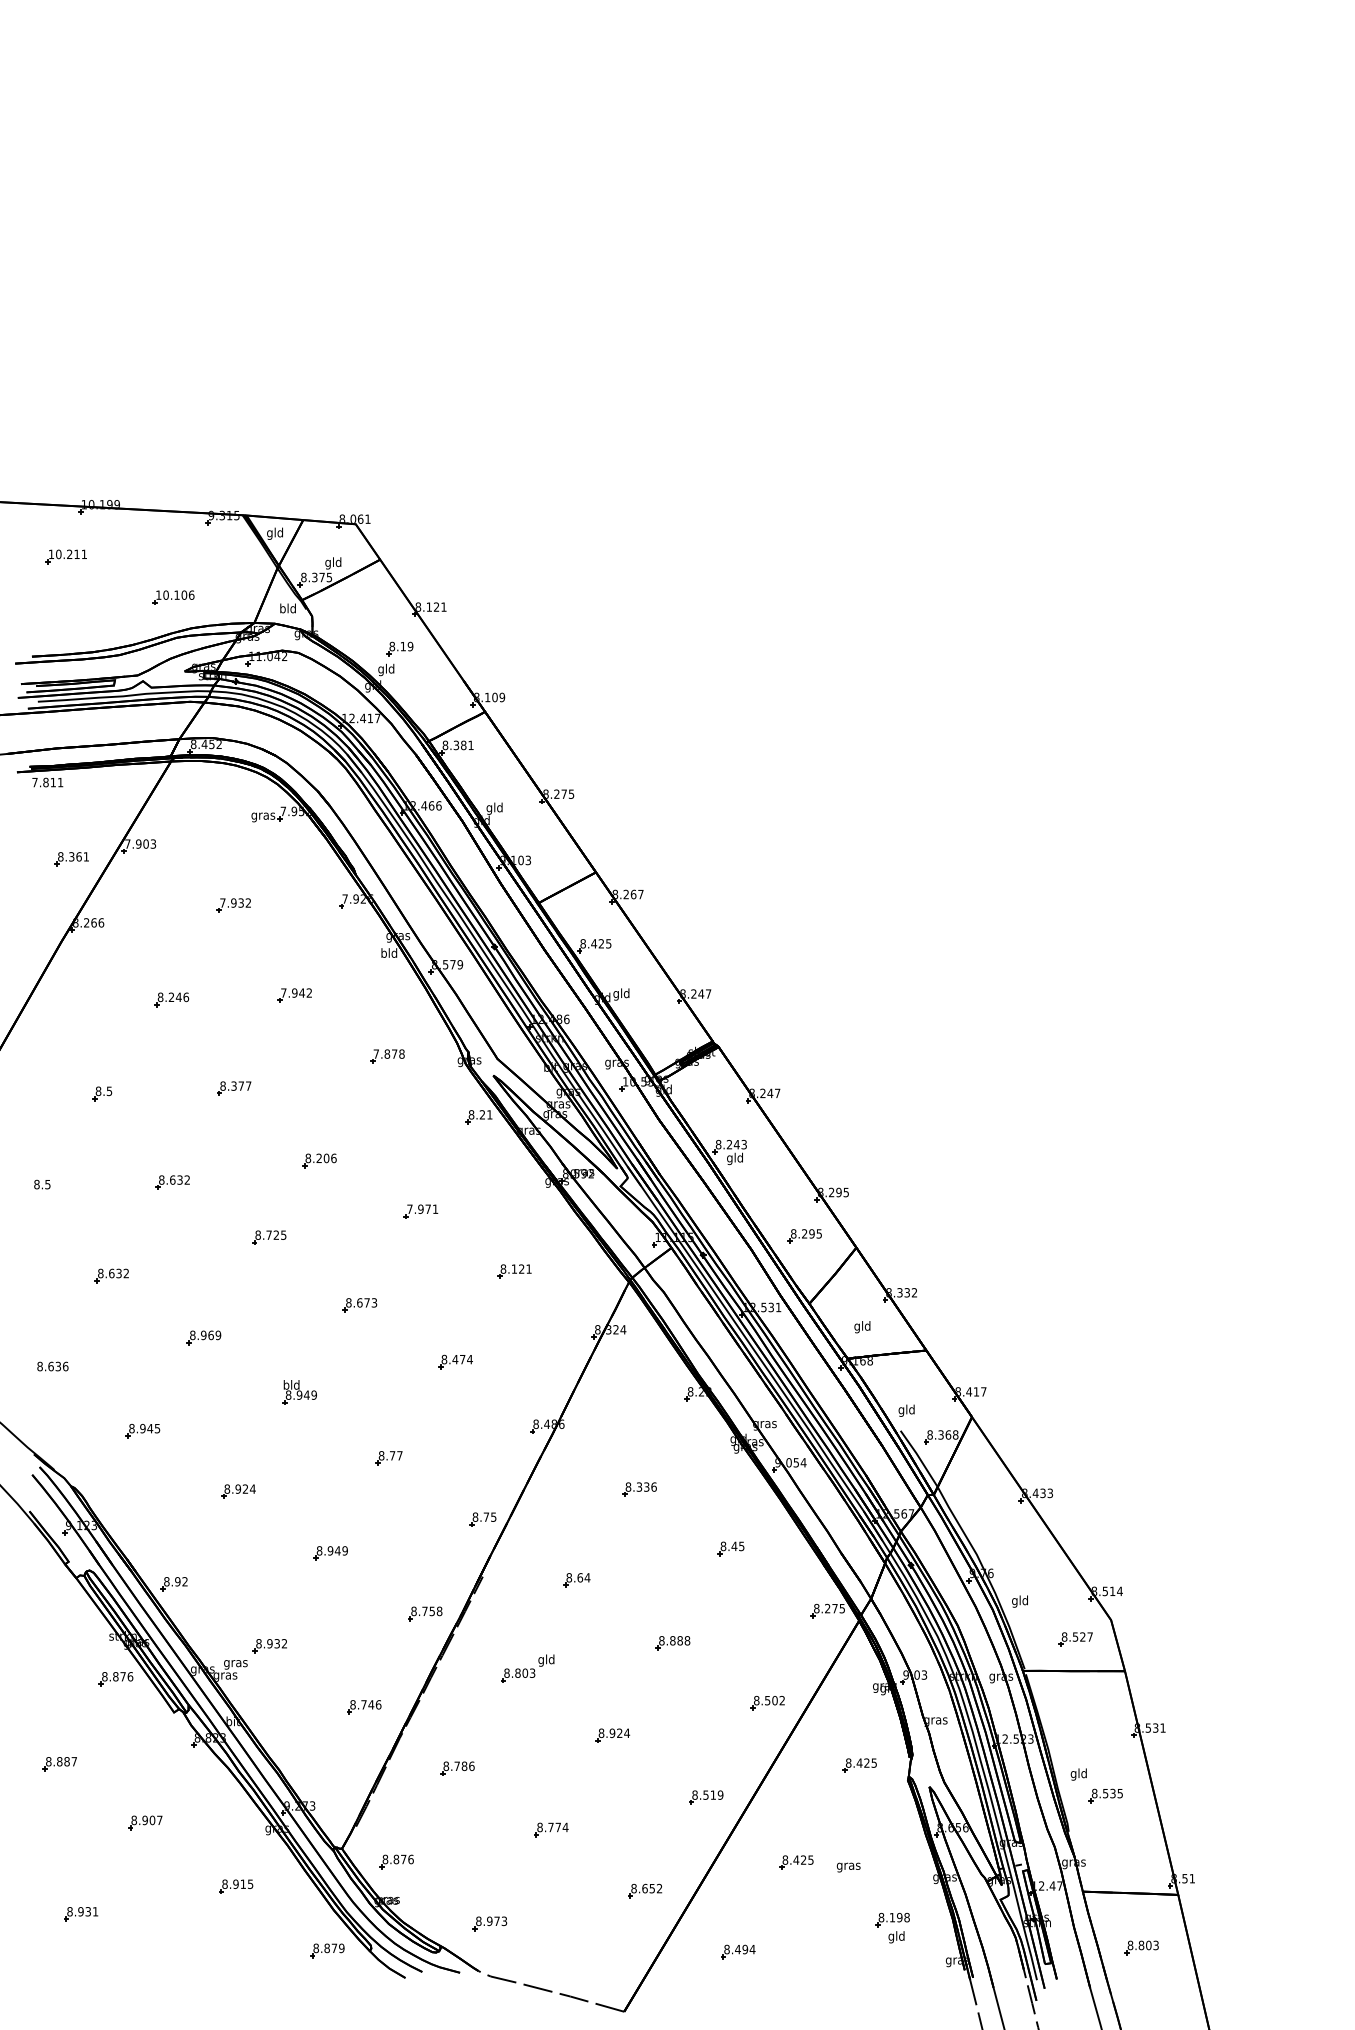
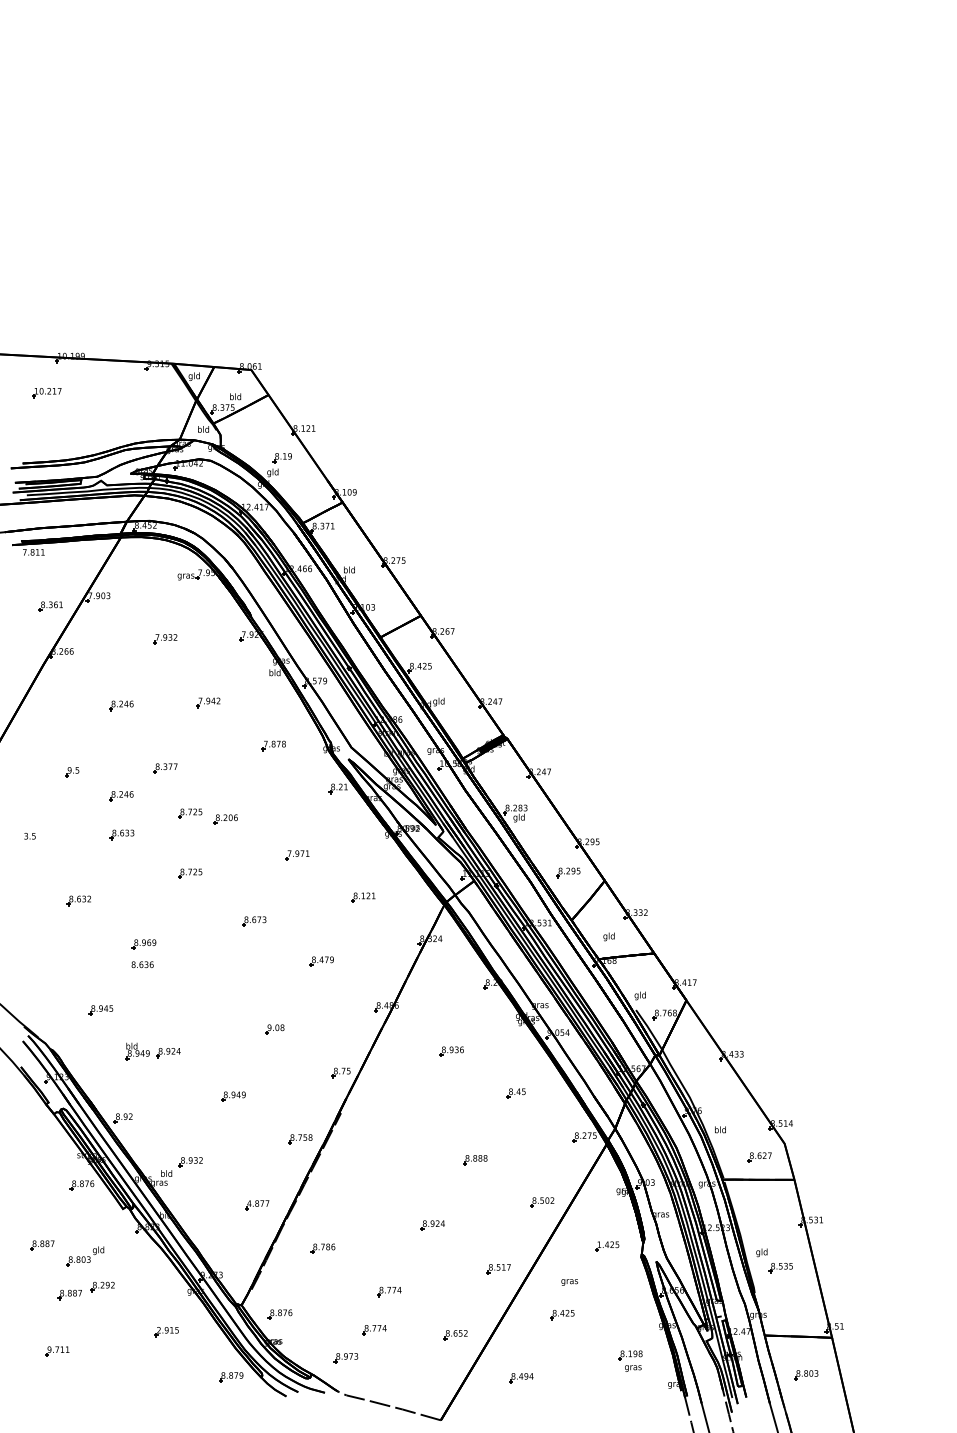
text: (83, 553) -> (59, 390), 10.211 -> 10.217
text: (328, 563) -> (232, 397), gld -> bld
part: (173, 597) -> (122, 421), removed
text: (463, 745) -> (327, 526), 8.381 -> 8.371
text: (489, 808) -> (345, 570), gld -> bld
text: (98, 1091) -> (69, 770), 8.5 -> 9.5
part: (171, 1127) -> (121, 795), added
text: (736, 1144) -> (520, 807), 8.243 -> 8.283
part: (269, 1152) -> (190, 813), added
text: (187, 1180) -> (132, 833), 8.632 -> 8.633
text: (36, 1184) -> (25, 836), 8.5 -> 3.5
text: (469, 1359) -> (331, 959), 8.474 -> 8.479
text: (52, 1366) -> (142, 964), moved
part: (299, 1392) -> (137, 1051), moved
text: (940, 1434) -> (664, 1012), 8.368 -> 8.768
text: (390, 1455) -> (275, 1027), 8.77 -> 9.08
text: (639, 1486) -> (451, 1049), 8.336 -> 8.936
part: (576, 1580) -> (407, 1115), removed
text: (1014, 1601) -> (716, 1130), gld -> bld
text: (1075, 1636) -> (759, 1155), 8.527 -> 8.627
text: (235, 1663) -> (166, 1174), gras -> bld
part: (527, 1668) -> (85, 1256), moved
text: (365, 1704) -> (258, 1203), 8.746 -> 4.877
text: (848, 1762) -> (599, 1244), 8.425 -> 1.425
text: (720, 1794) -> (508, 1266), 8.519 -> 8.517
text: (152, 1820) -> (107, 1285), 8.907 -> 8.292
part: (98, 1834) -> (69, 1295), added
text: (848, 1867) -> (569, 1282), moved
text: (224, 1883) -> (158, 1329), 8.915 -> 2.915
part: (530, 1883) -> (374, 1329), added
text: (78, 1911) -> (55, 1349), 8.931 -> 9.711
text: (896, 1937) -> (633, 1367), gld -> gras

